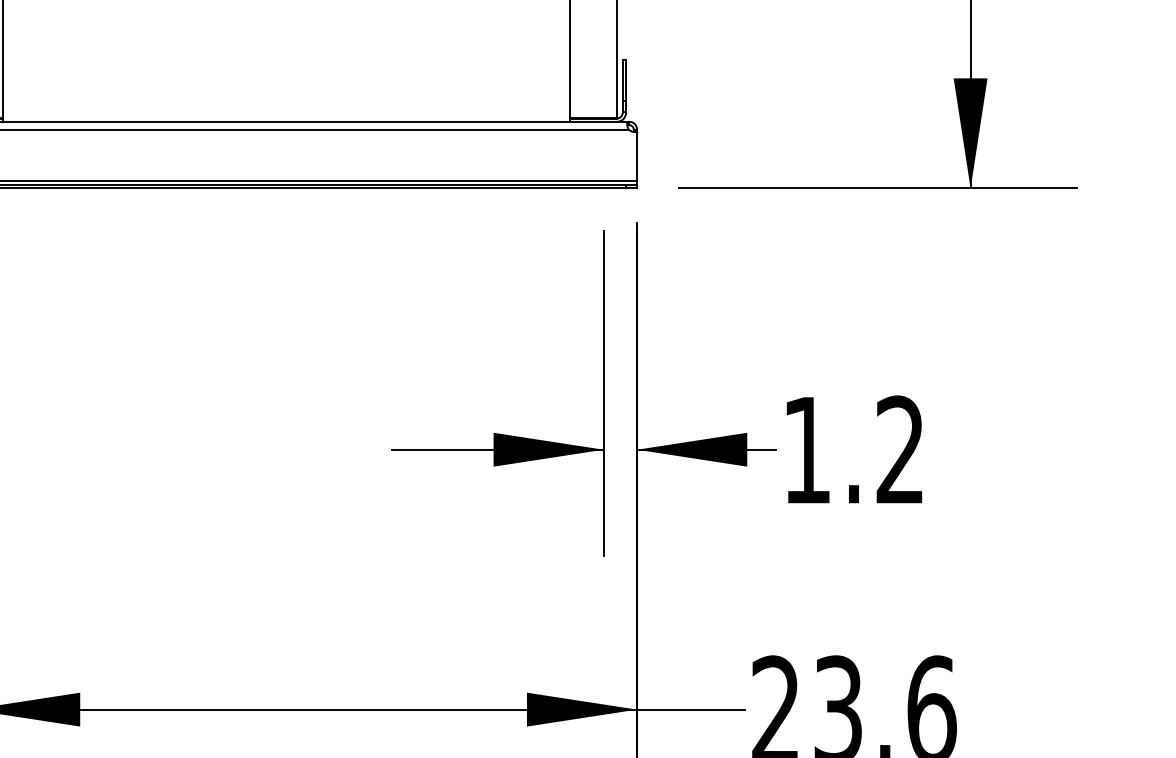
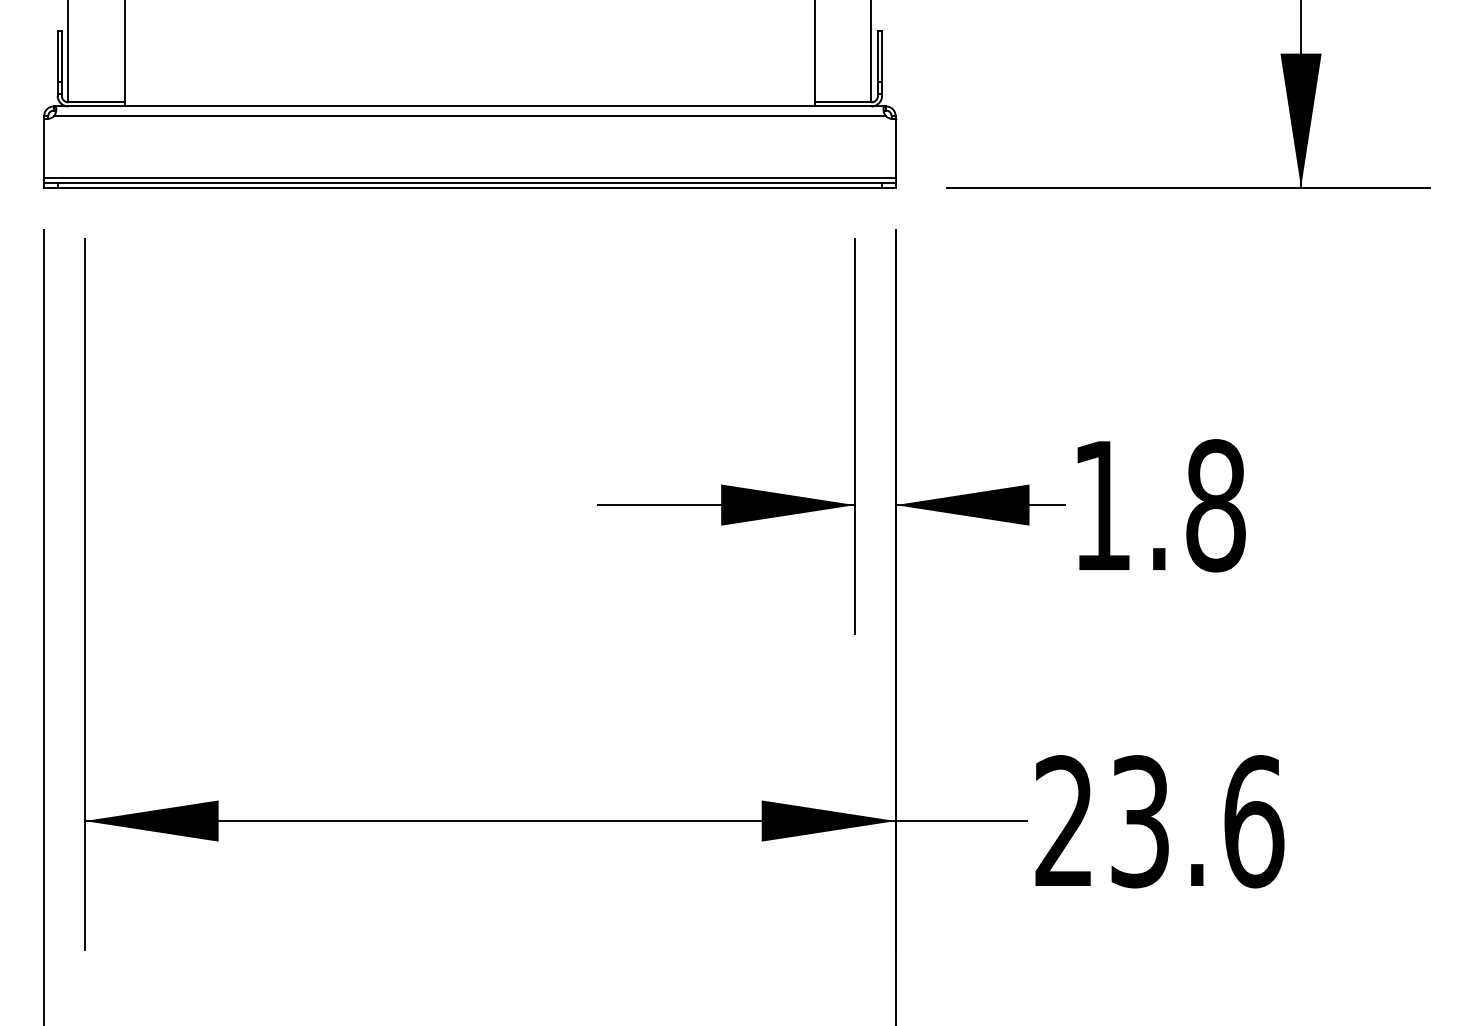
text: (900, 450) -> (1215, 505), 1.2 -> 1.8

